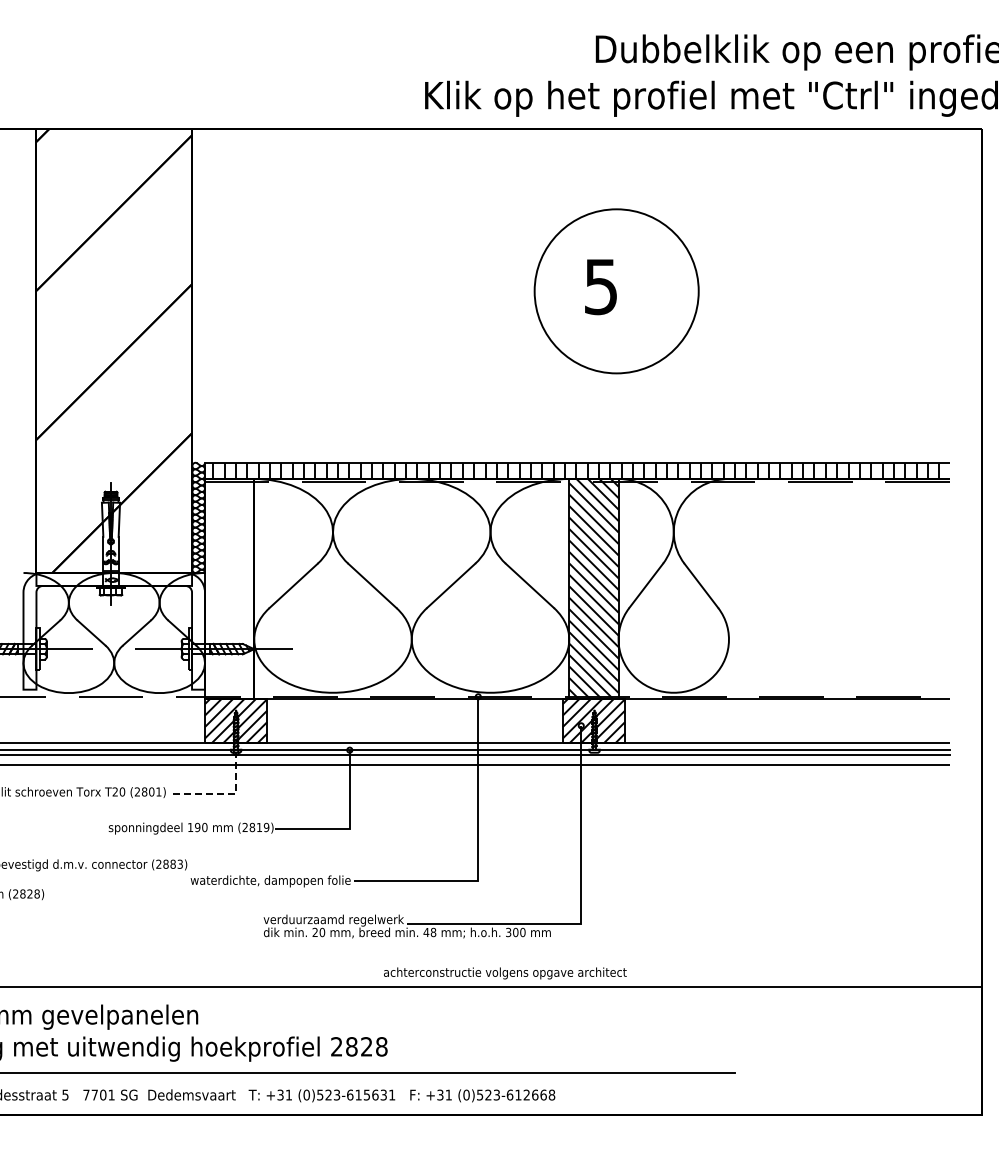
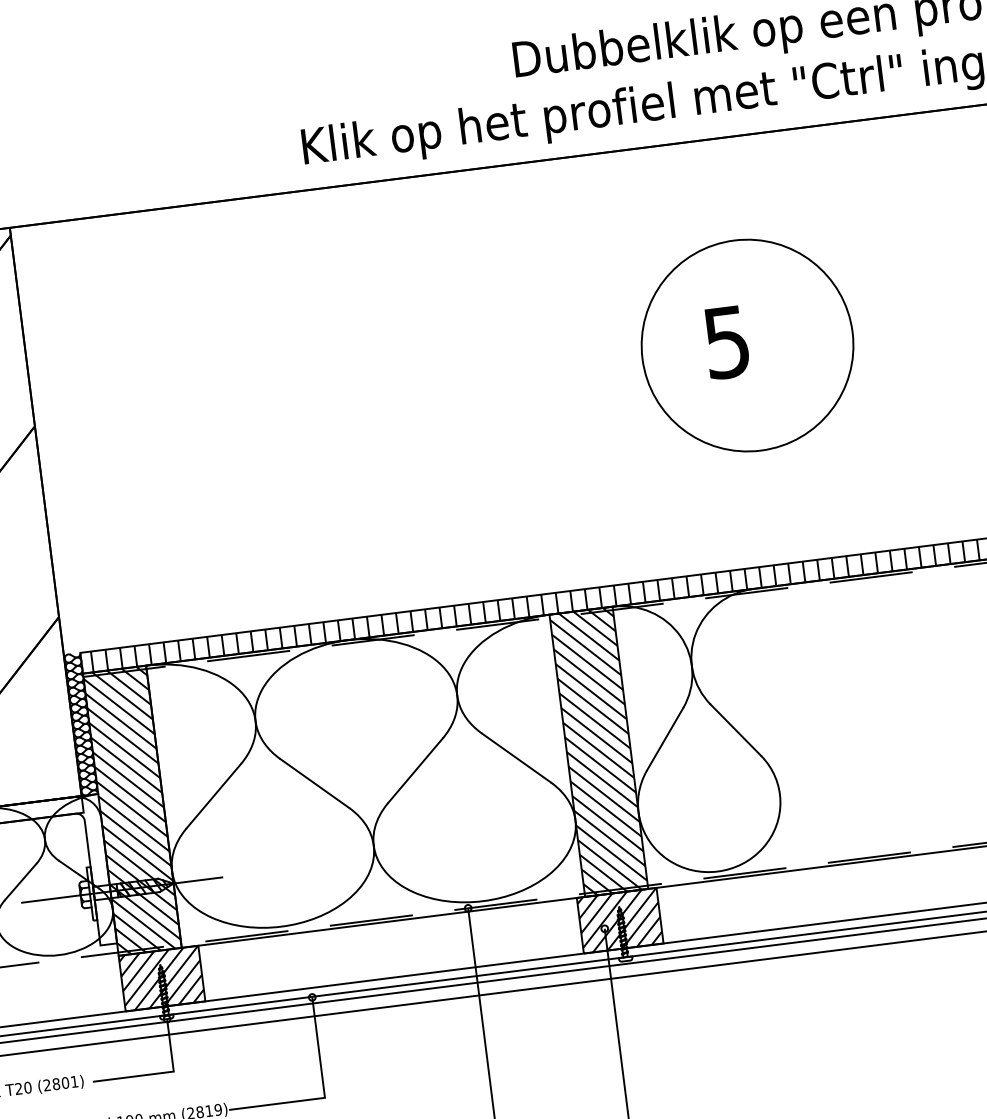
part: (616, 291) -> (747, 345), moved
hatch: (229, 589) -> (132, 811), added
line: (225, 793) -> (160, 1073), dashed -> solid

